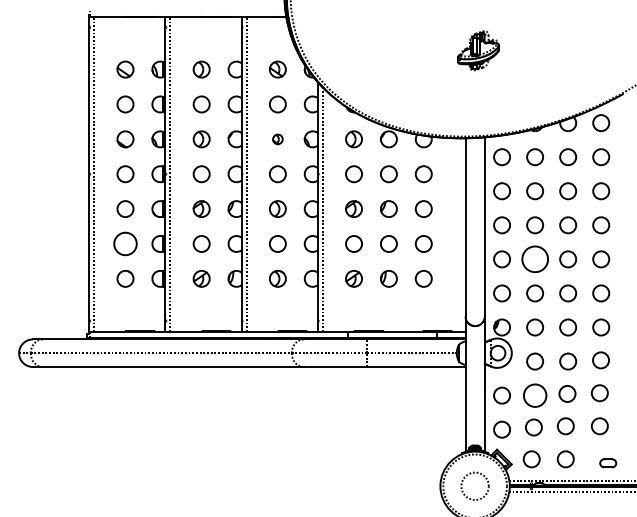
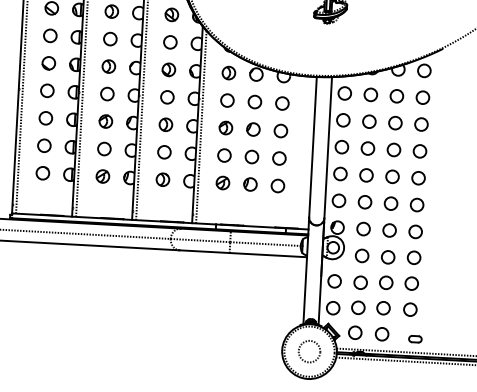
part: (277, 139) -> (168, 69), size x1.67
circle: (125, 243) -> (44, 145), size x0.71
circle: (534, 259) -> (365, 175), size x0.62
circle: (534, 395) -> (360, 282), size x0.71

